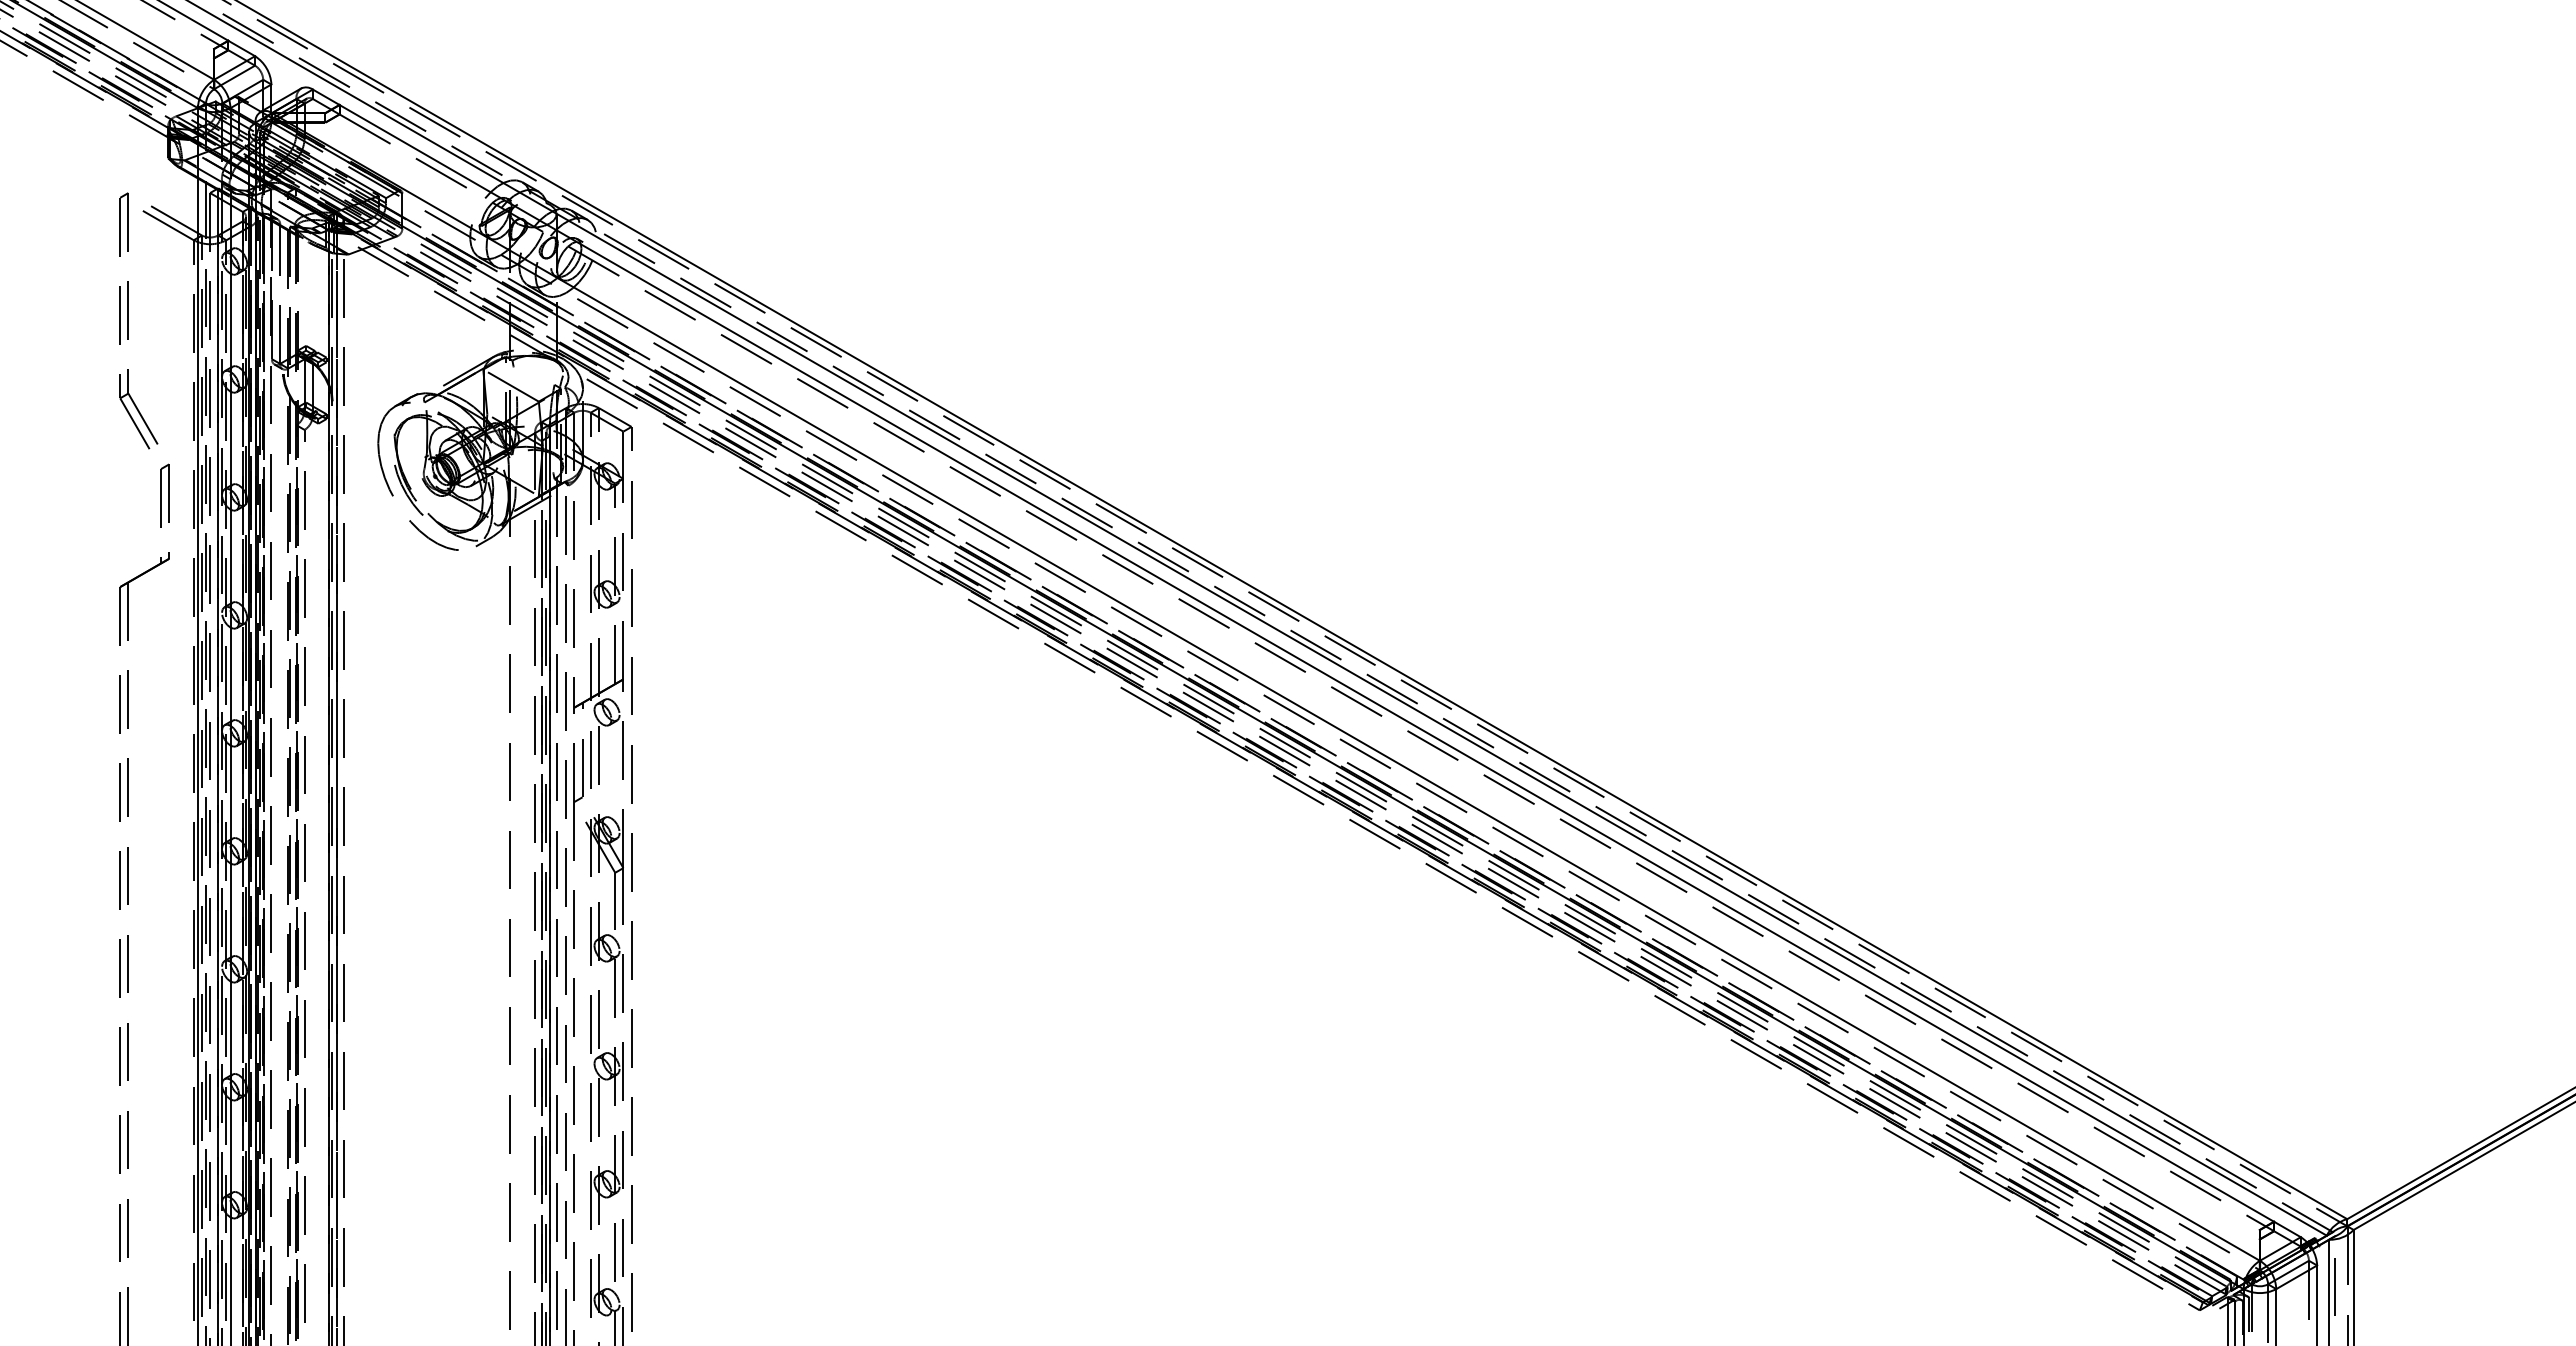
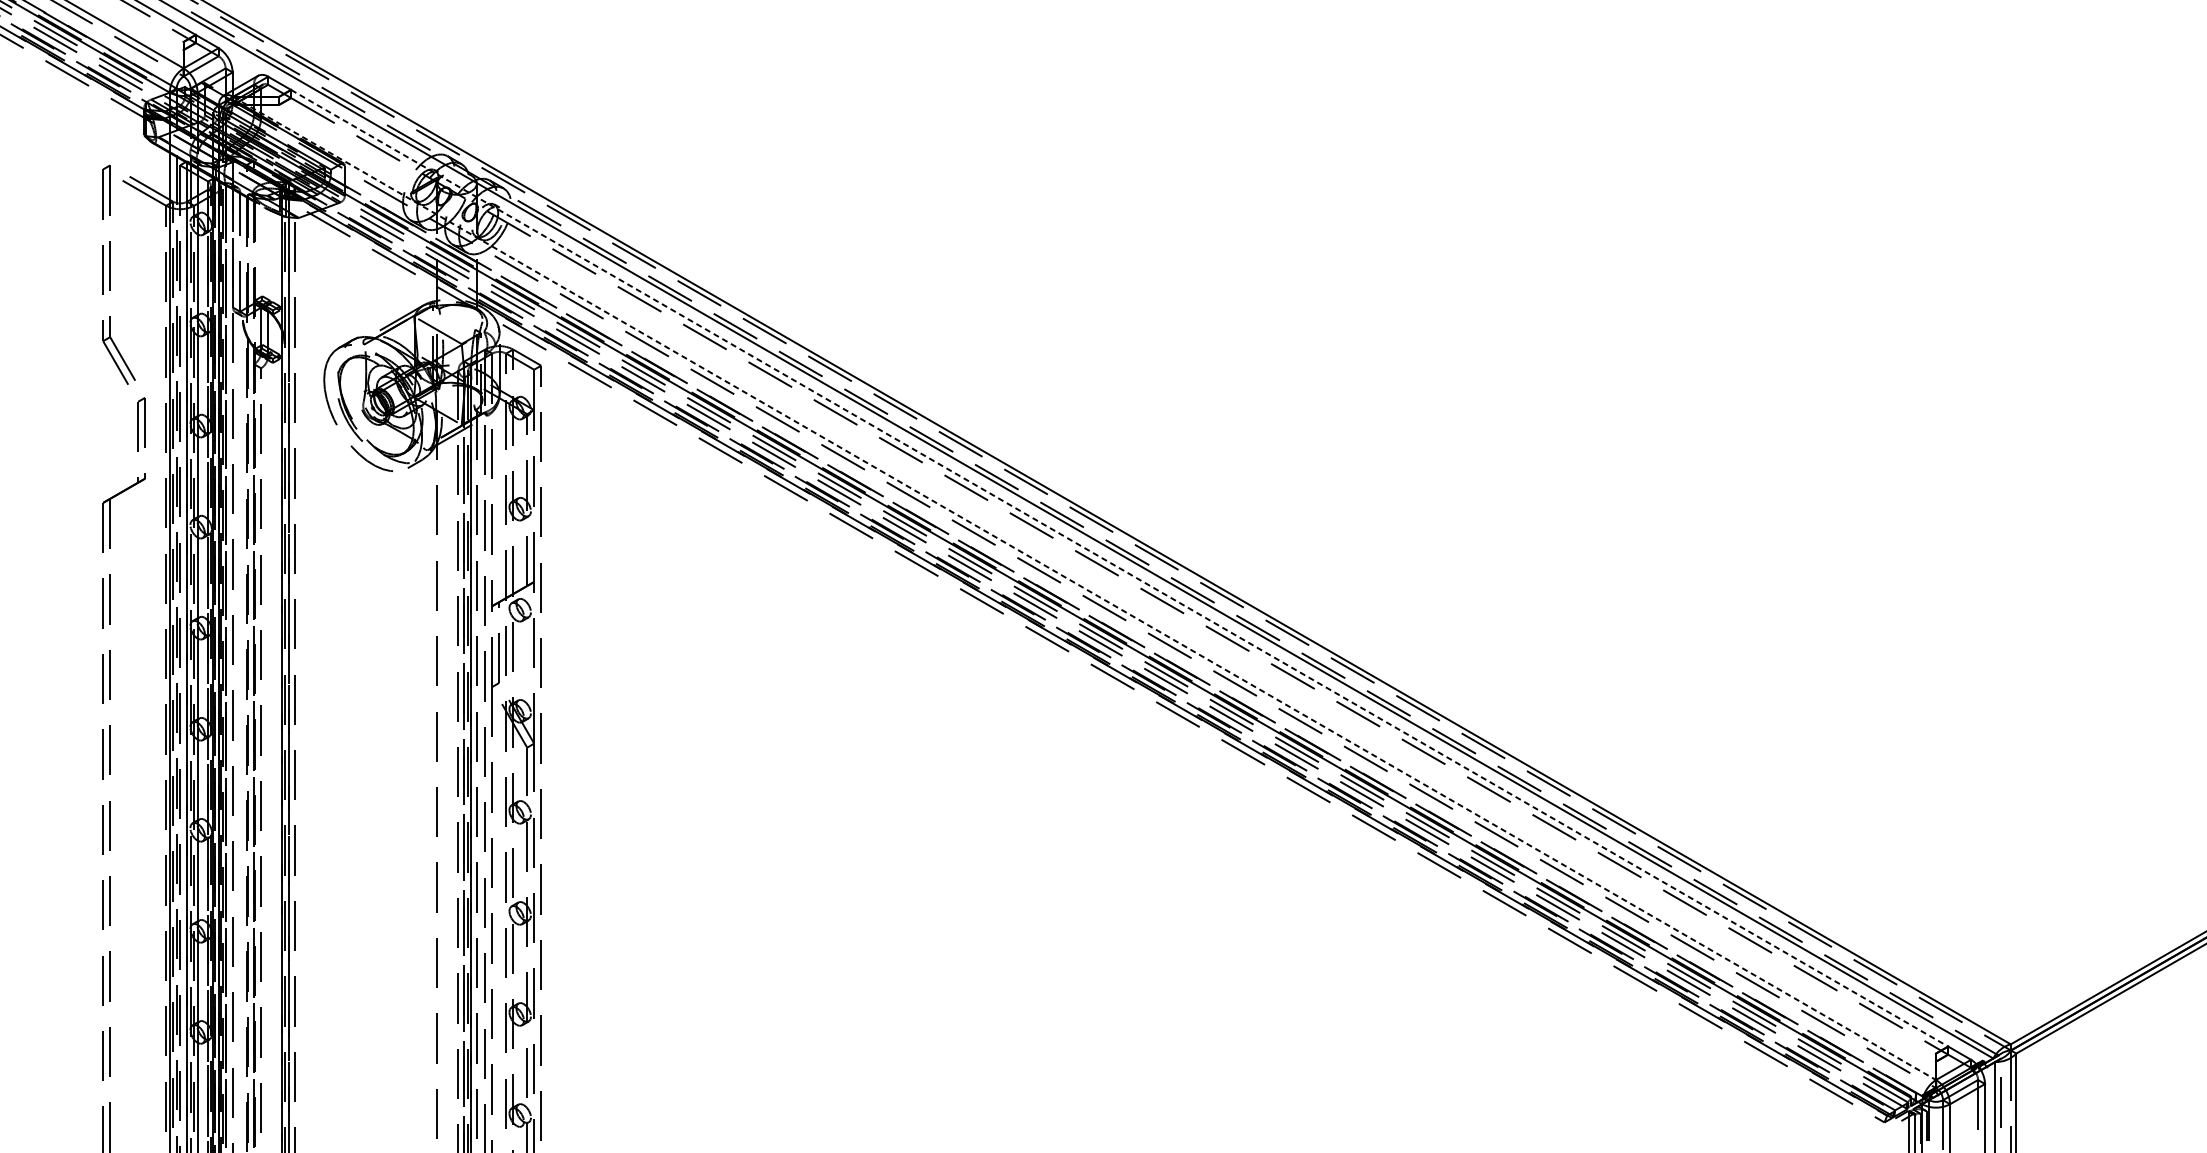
line: (1306, 663) -> (1119, 568), solid -> dashed
line: (1266, 687) -> (1085, 588), solid -> dashed

